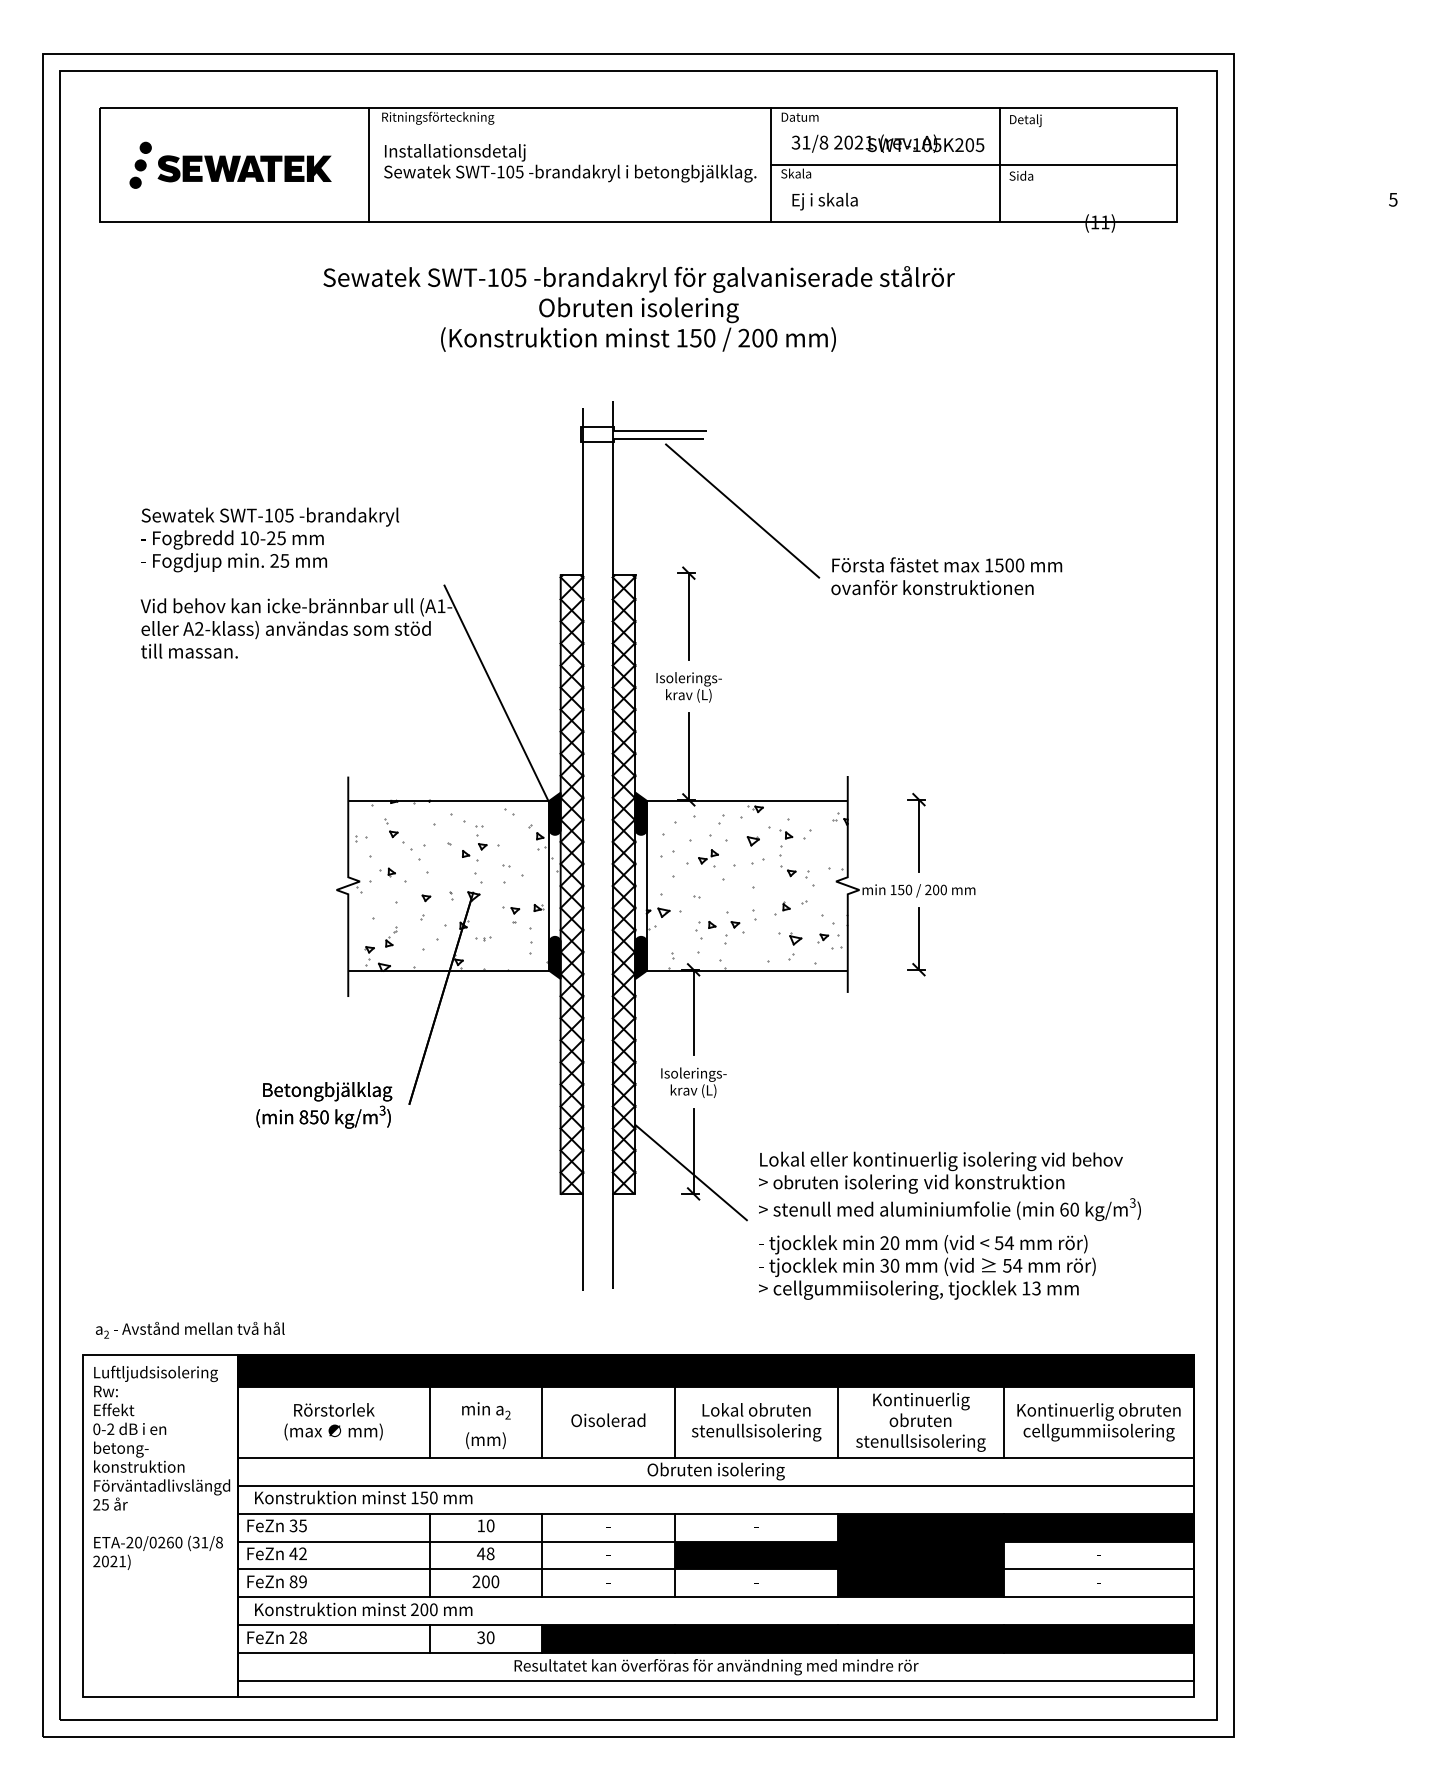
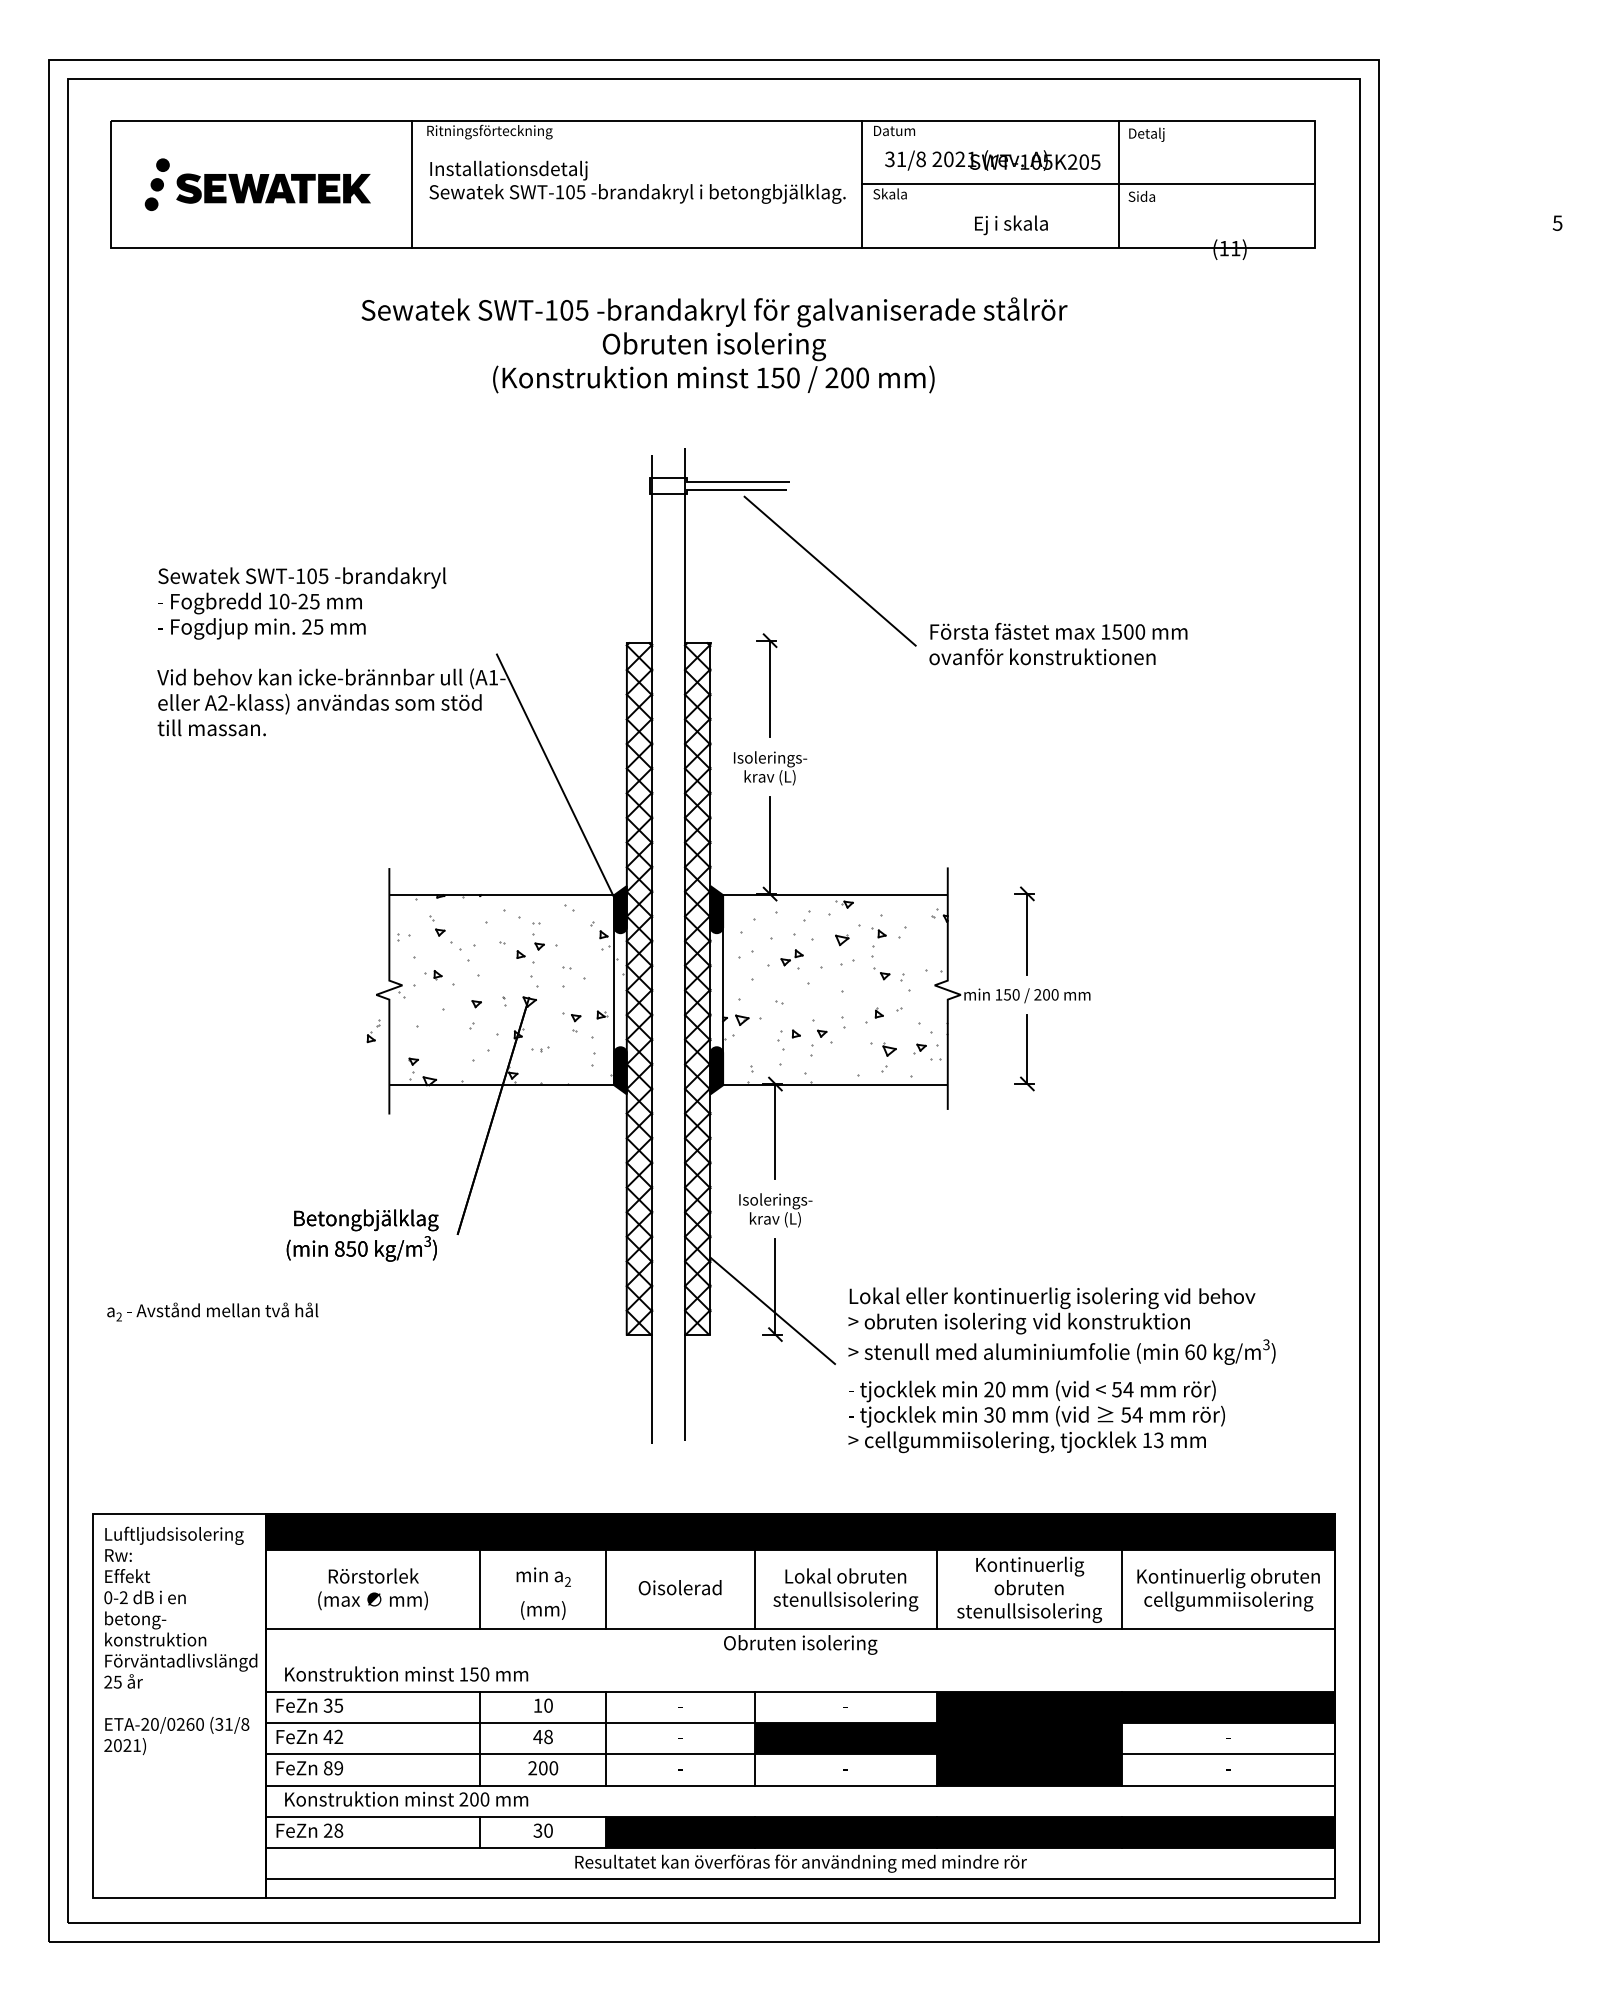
text: (825, 201) -> (1011, 225), moved
part: (391, 937) -> (373, 1031), moved
text: (190, 1329) -> (212, 1311), moved
line: (715, 1485) -> (799, 1660), removed

